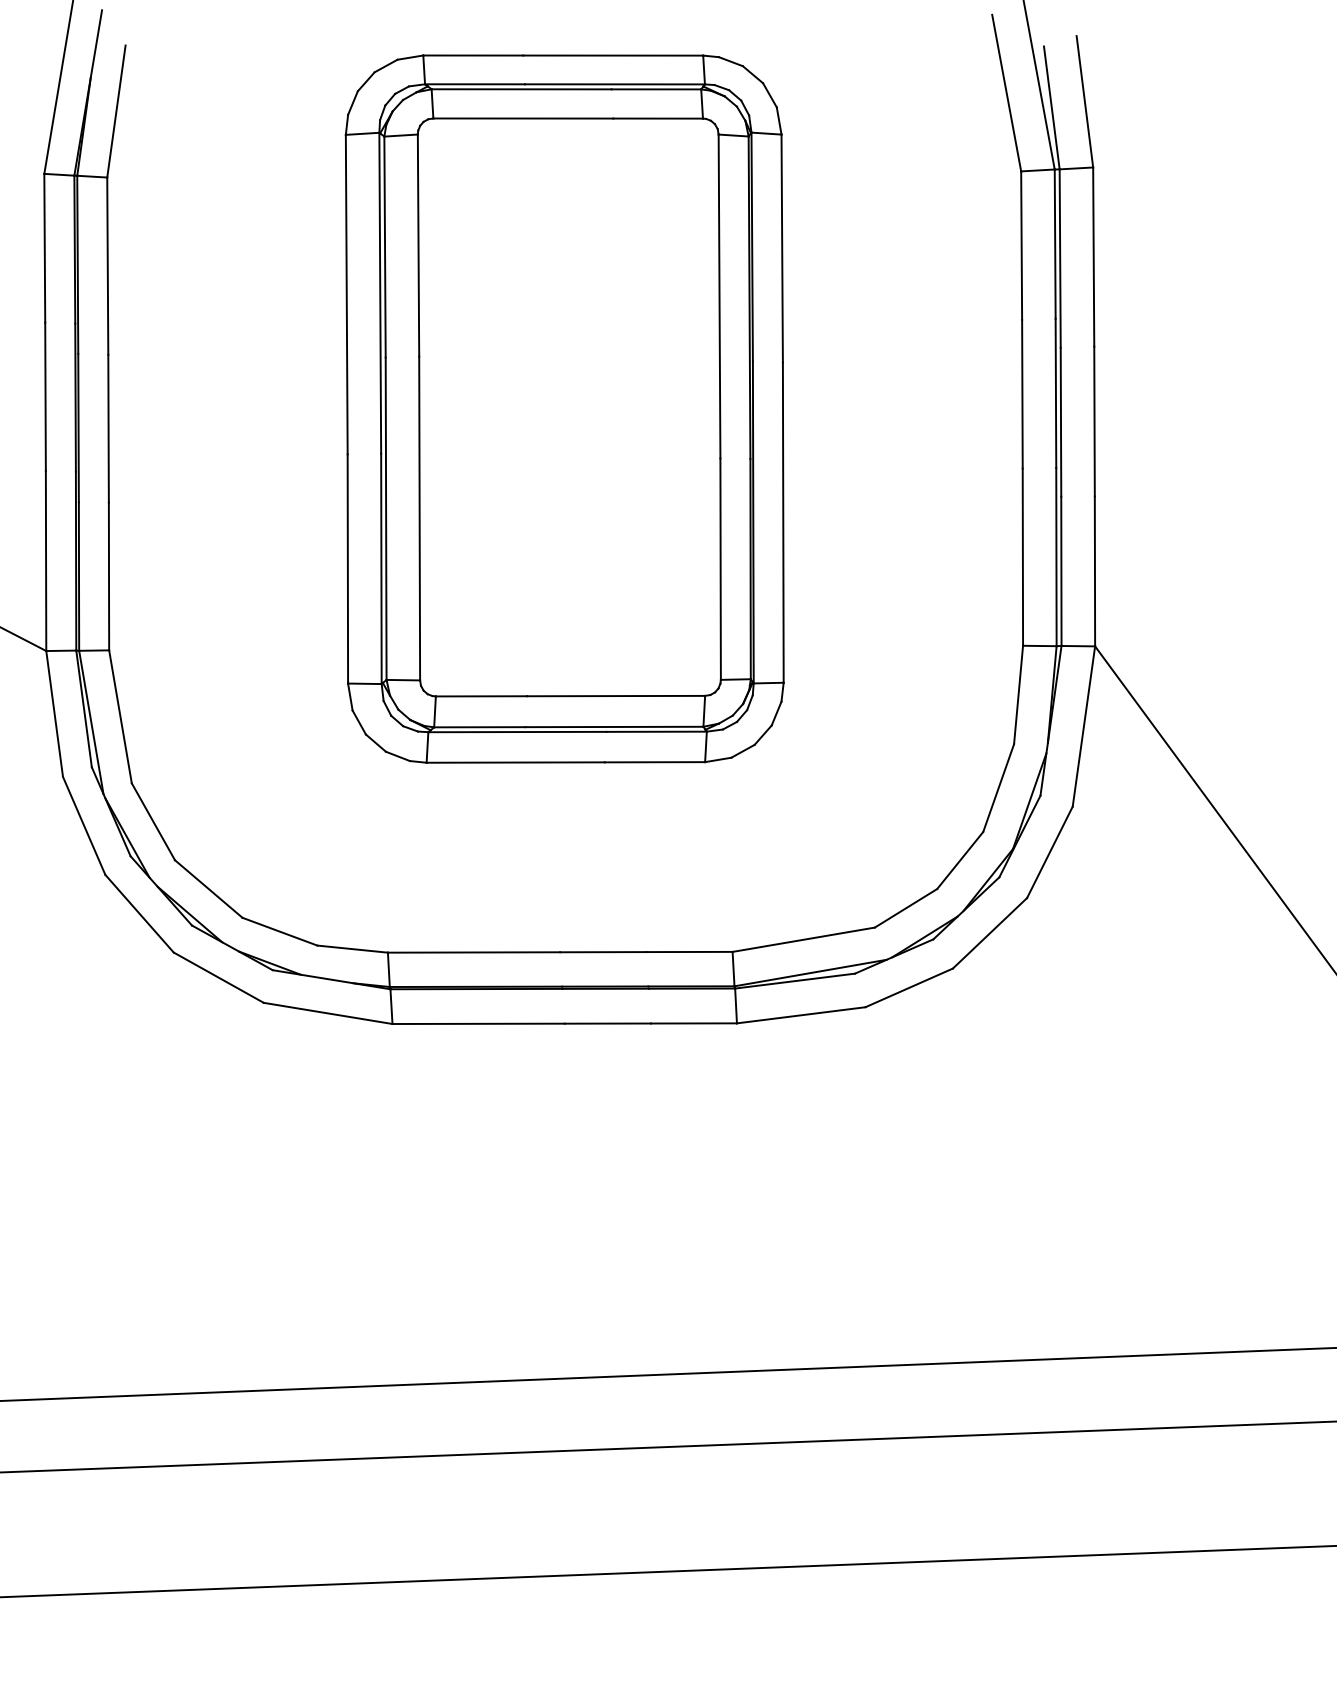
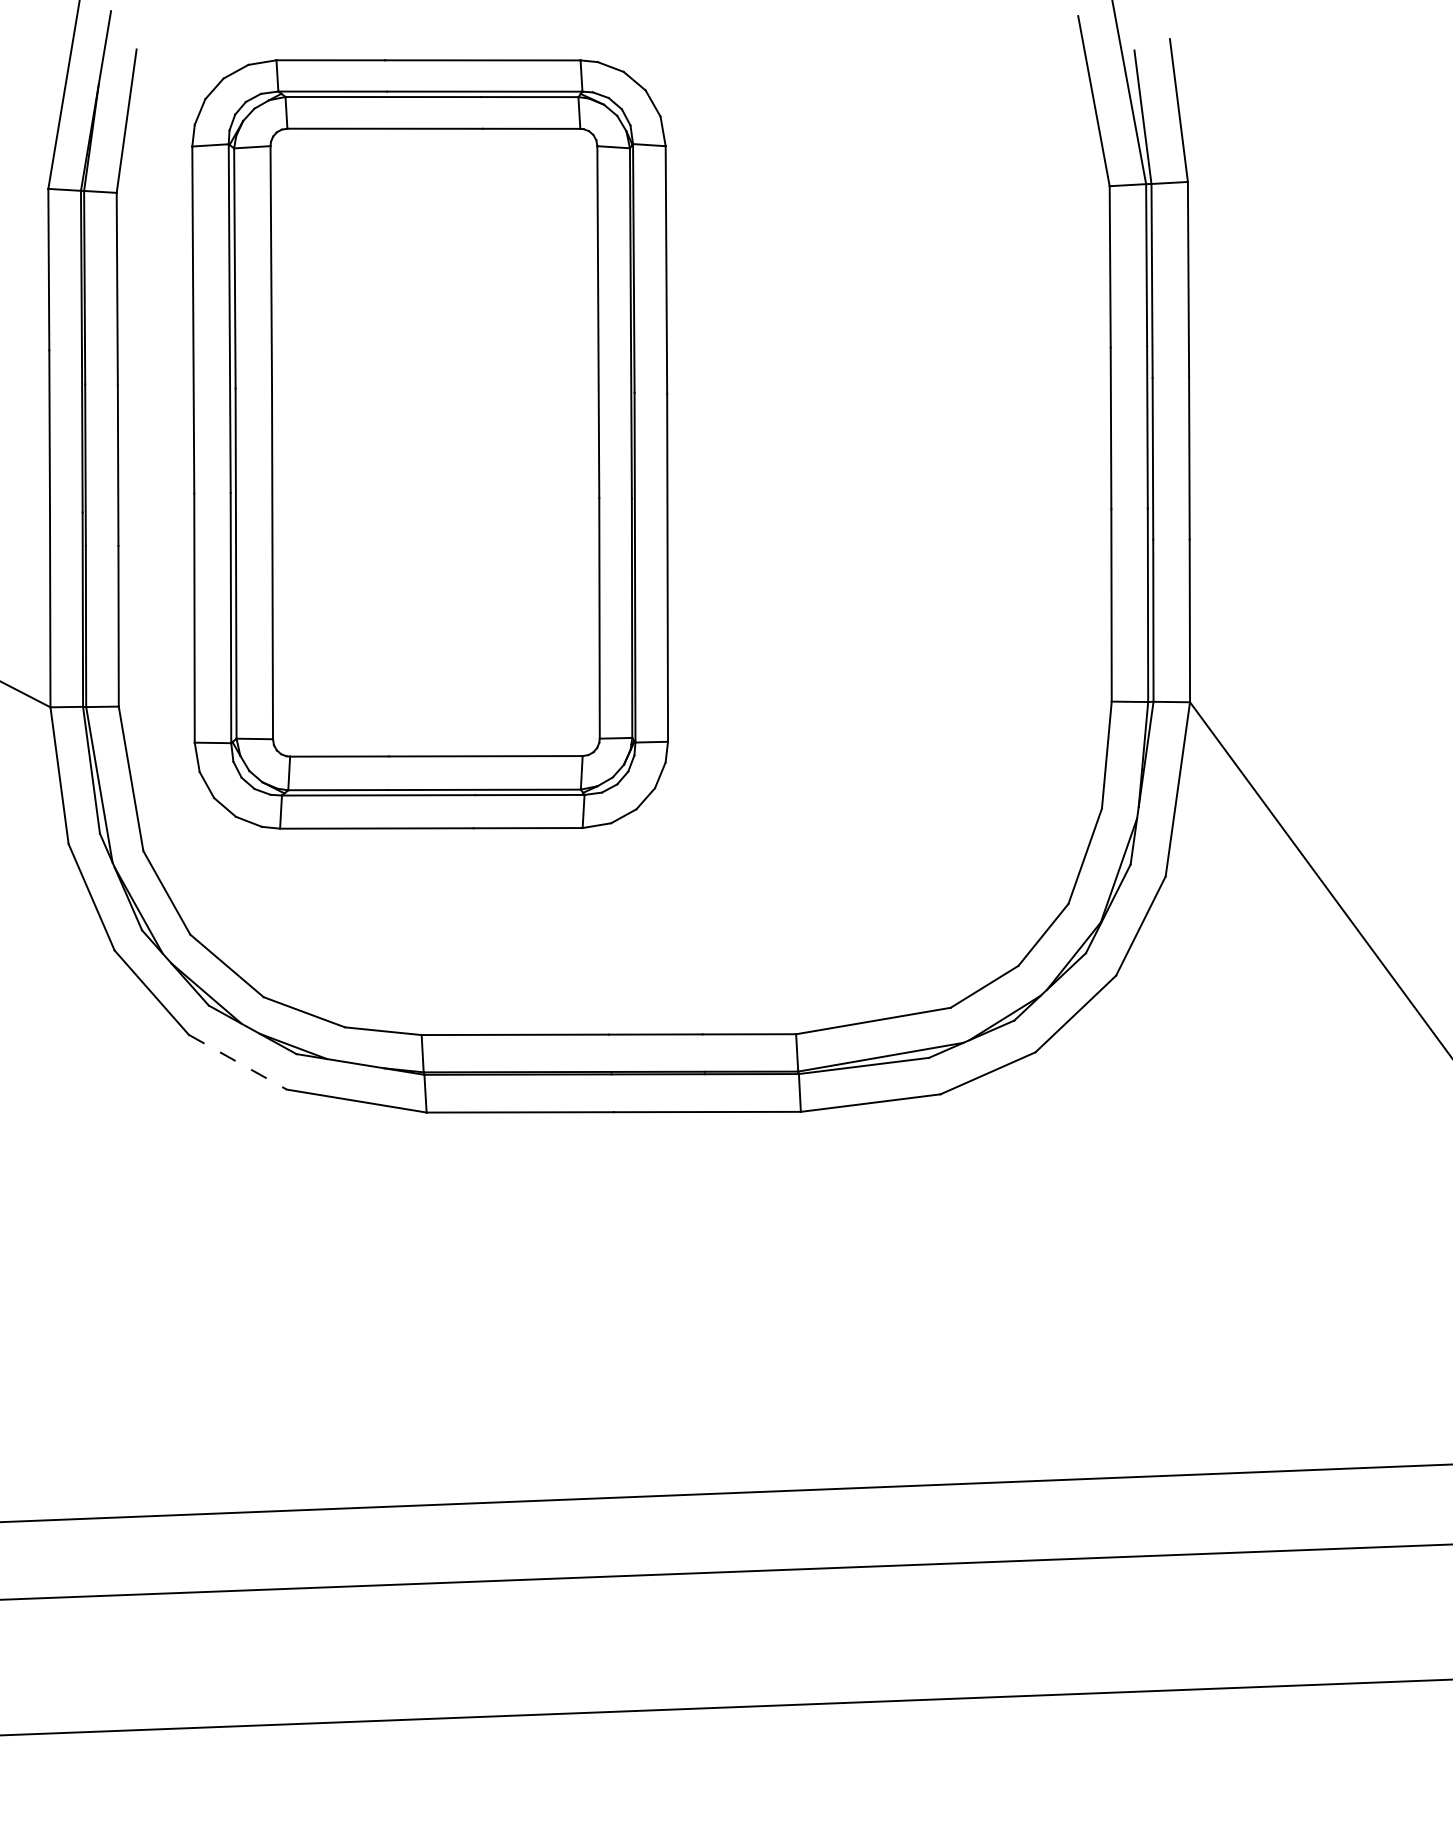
part: (564, 408) -> (429, 443), moved
line: (218, 977) -> (237, 1062), solid -> dashed

